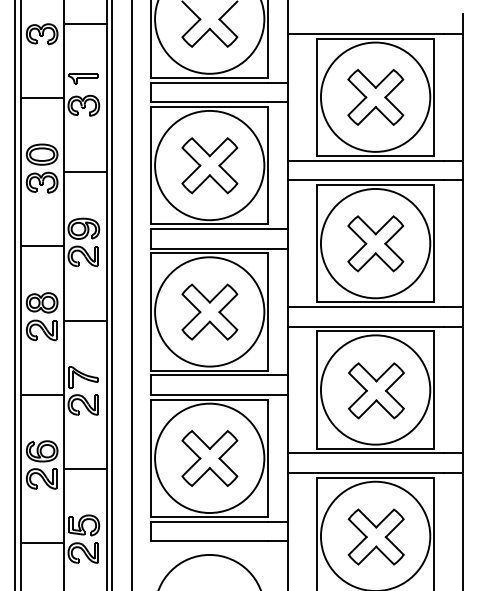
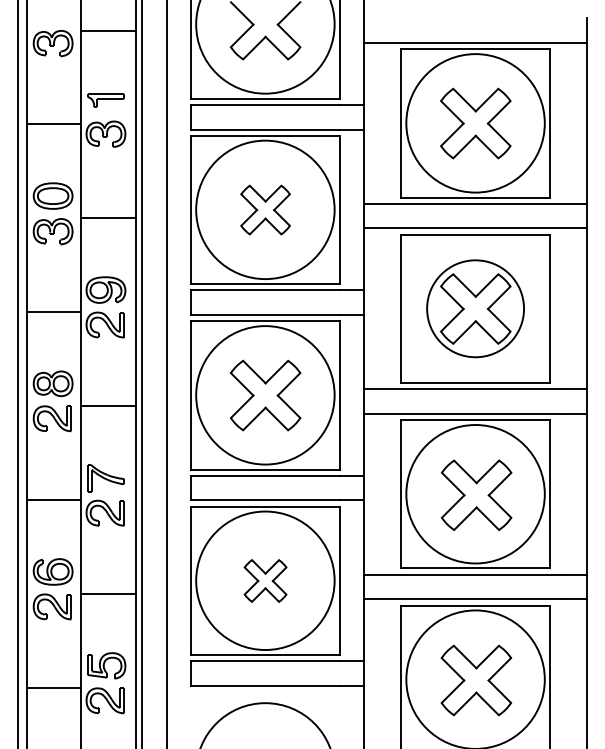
part: (209, 165) -> (265, 209), size x0.7
circle: (375, 243) -> (475, 308), size x0.7
part: (209, 458) -> (265, 580), size x0.6

